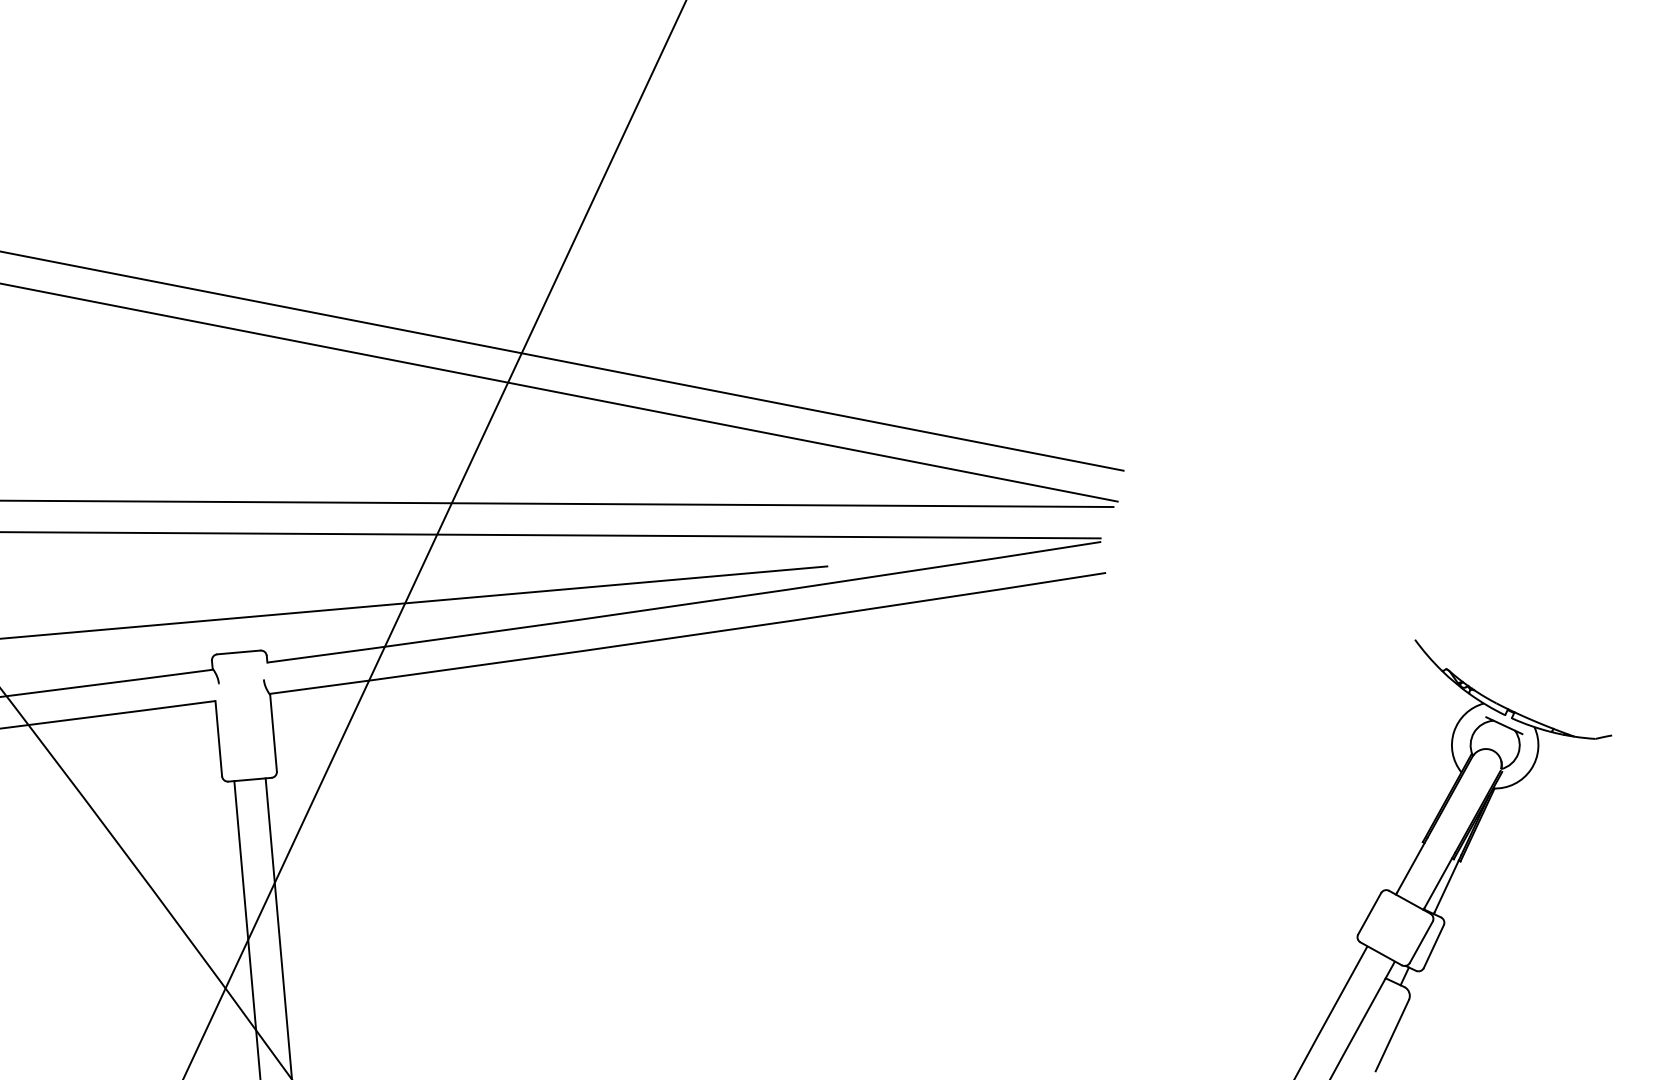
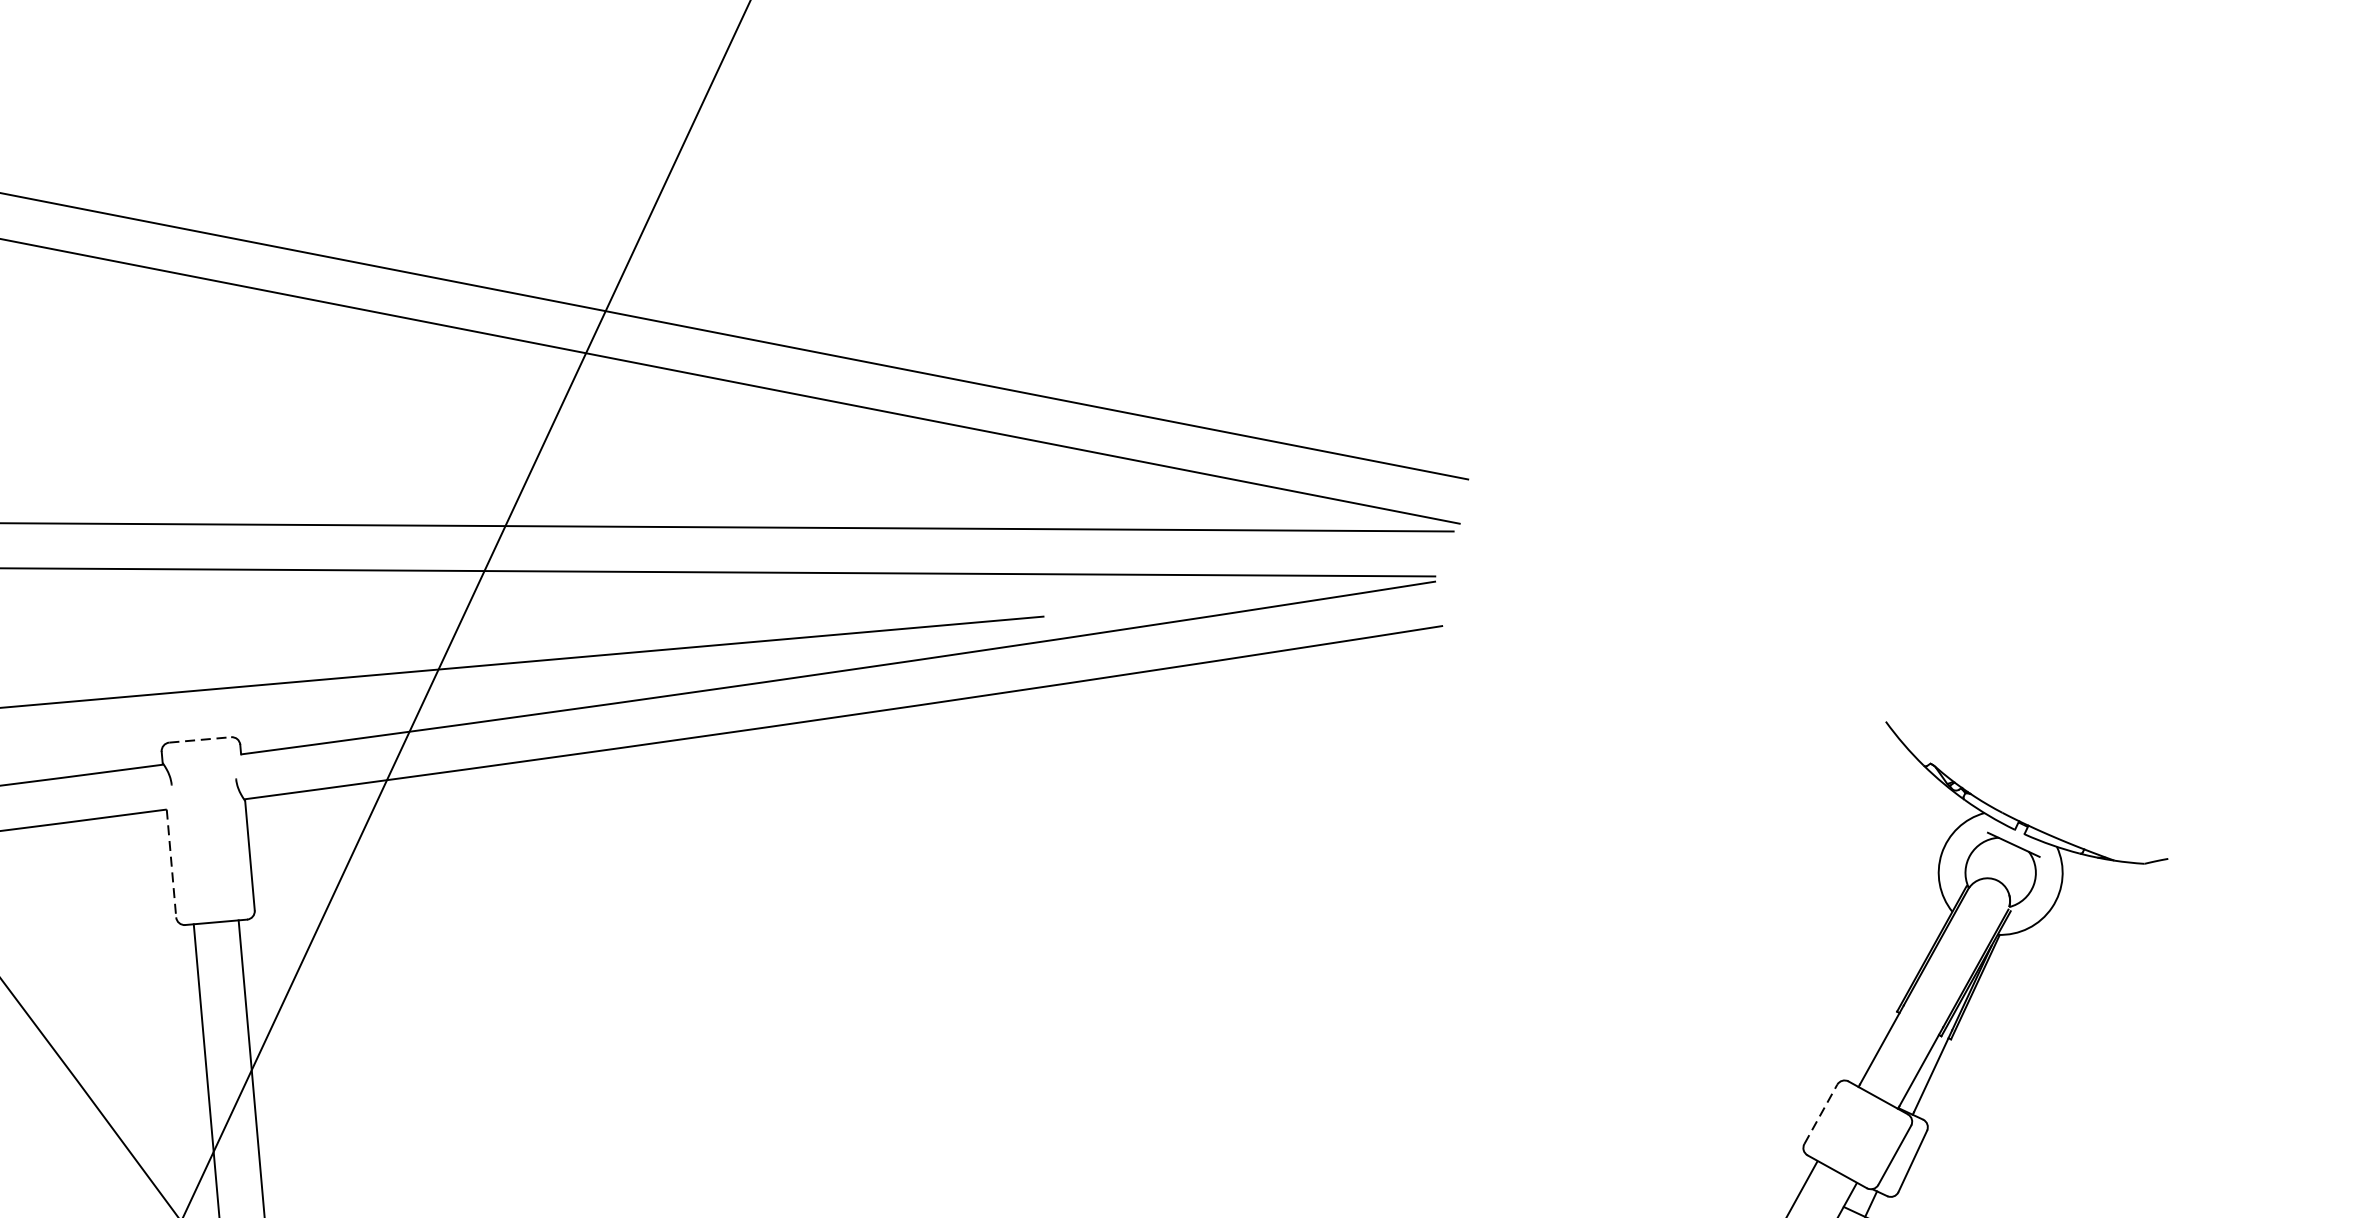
line: (238, 652) -> (199, 739), solid -> dashed
line: (218, 738) -> (171, 863), solid -> dashed
line: (1369, 913) -> (1820, 1114), solid -> dashed

